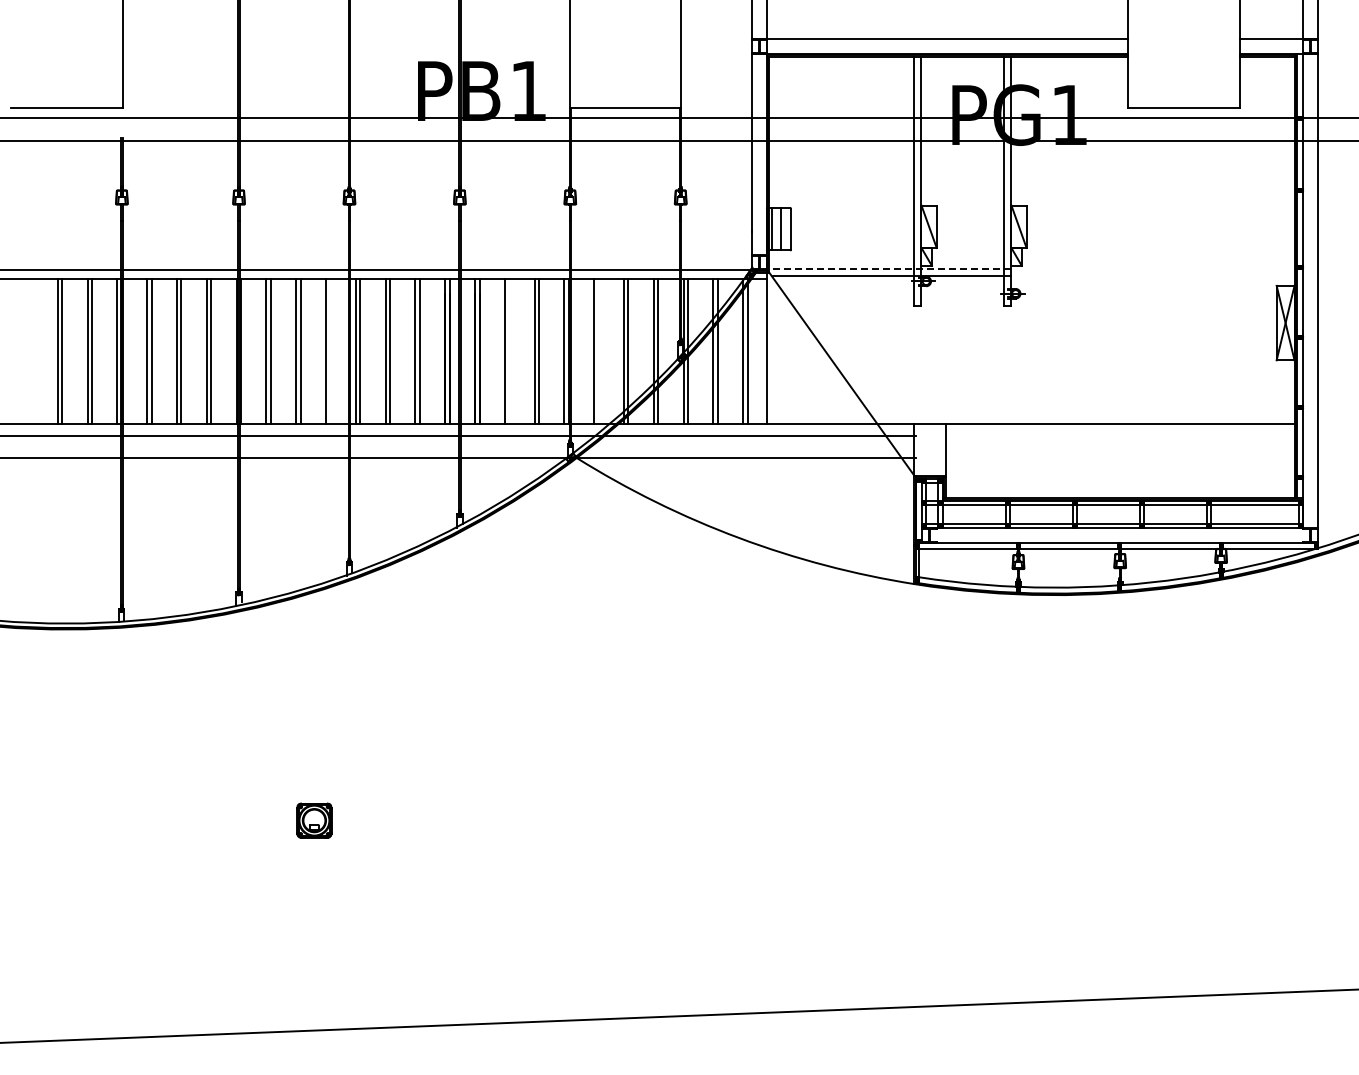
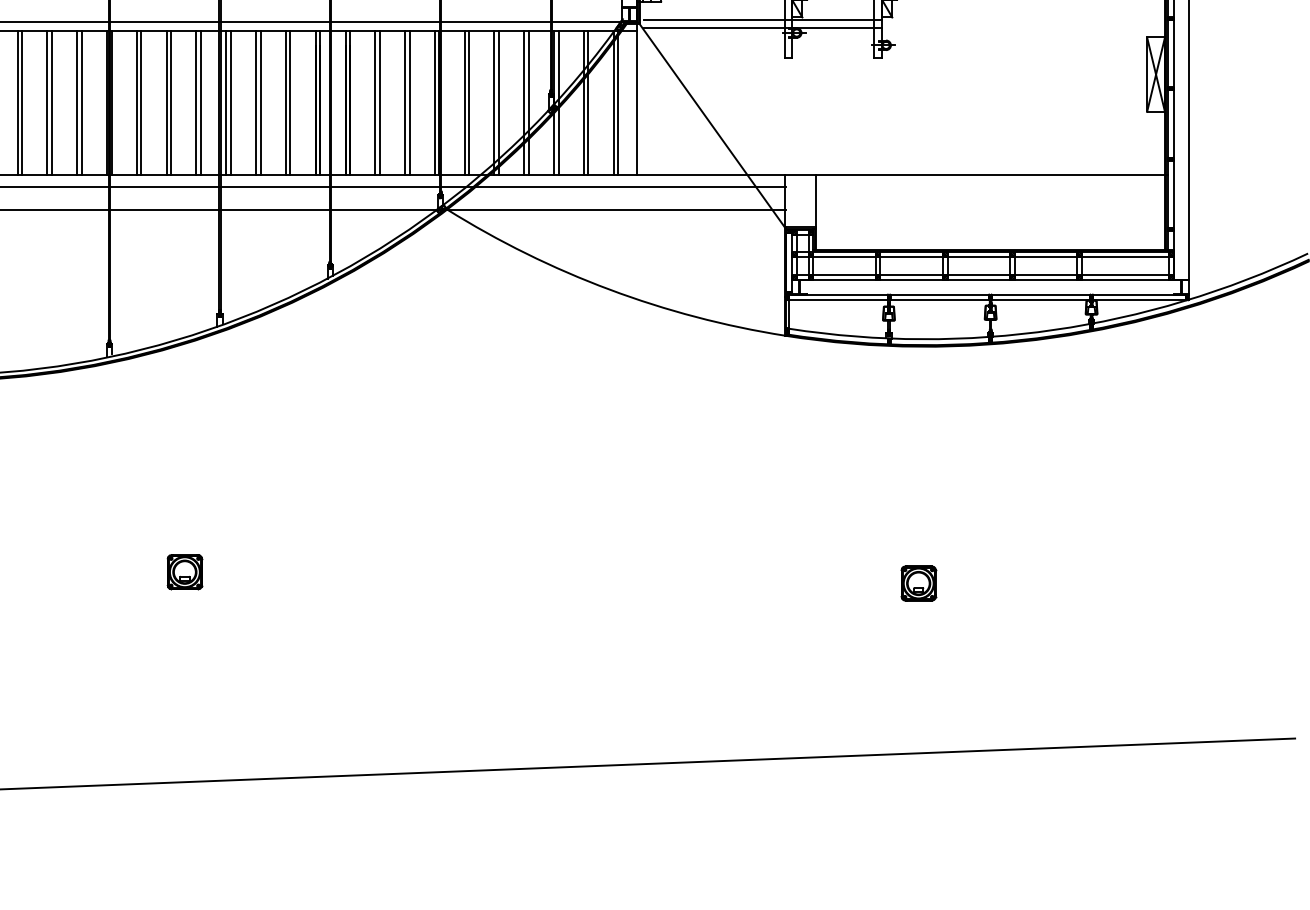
line: (891, 268) -> (761, 20), dashed -> solid
line: (330, 351) -> (200, 103), added
line: (509, 351) -> (379, 103), added
line: (598, 351) -> (468, 103), added
part: (1048, 831) -> (918, 583), added

